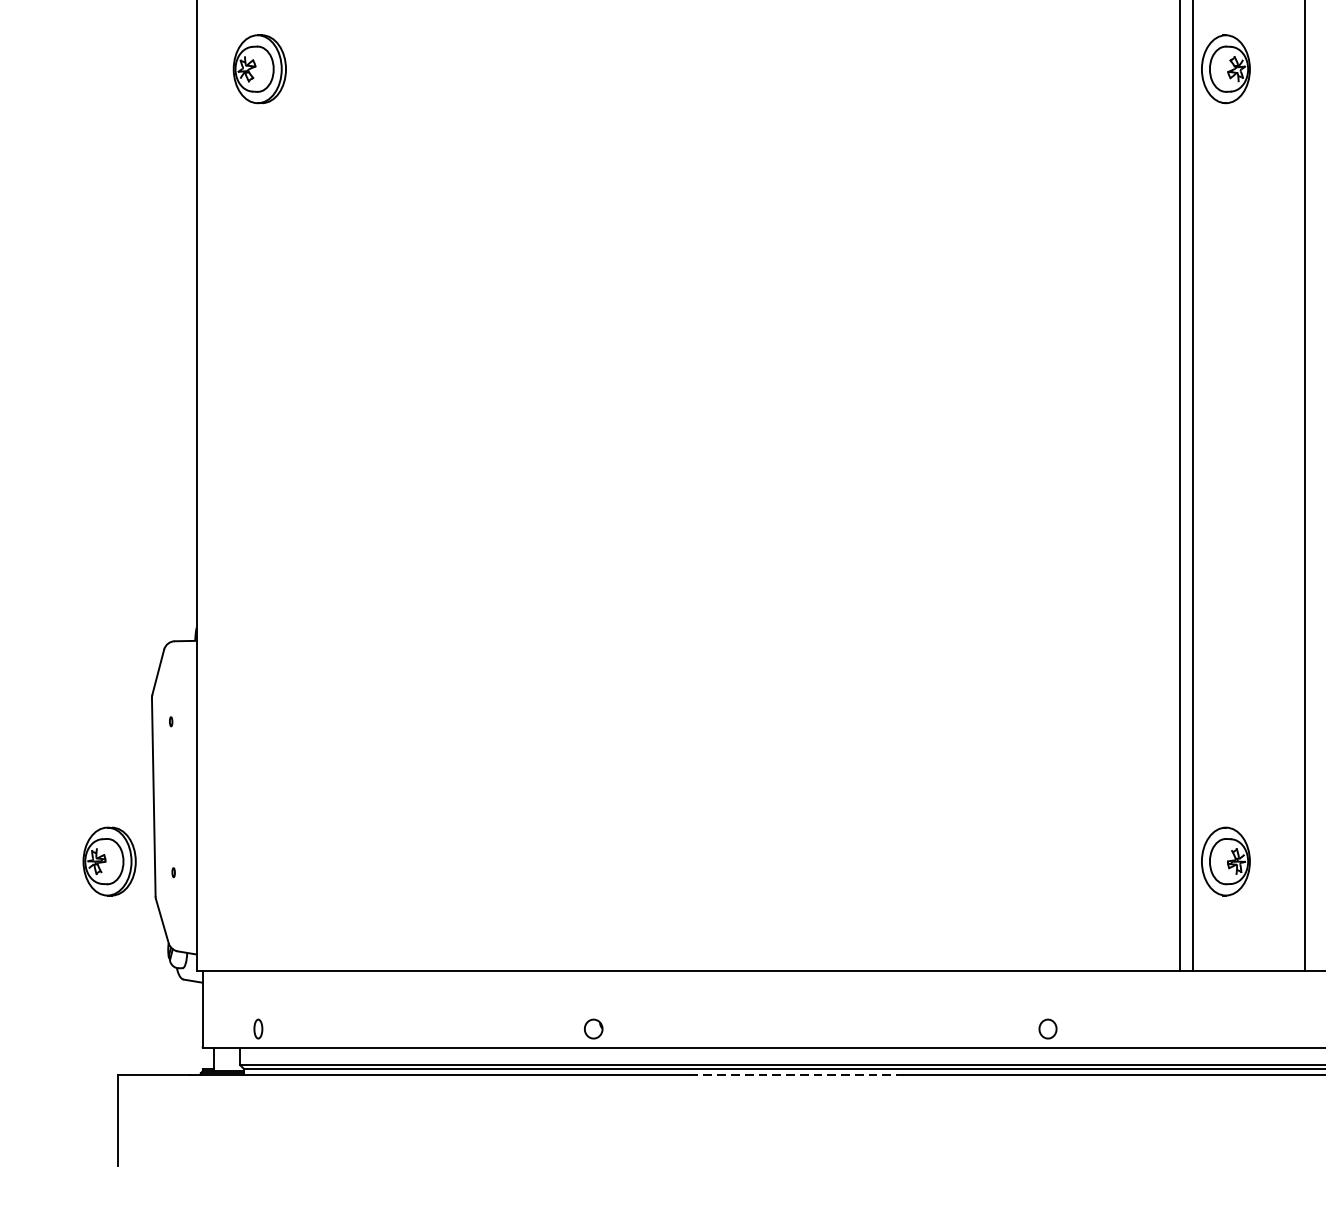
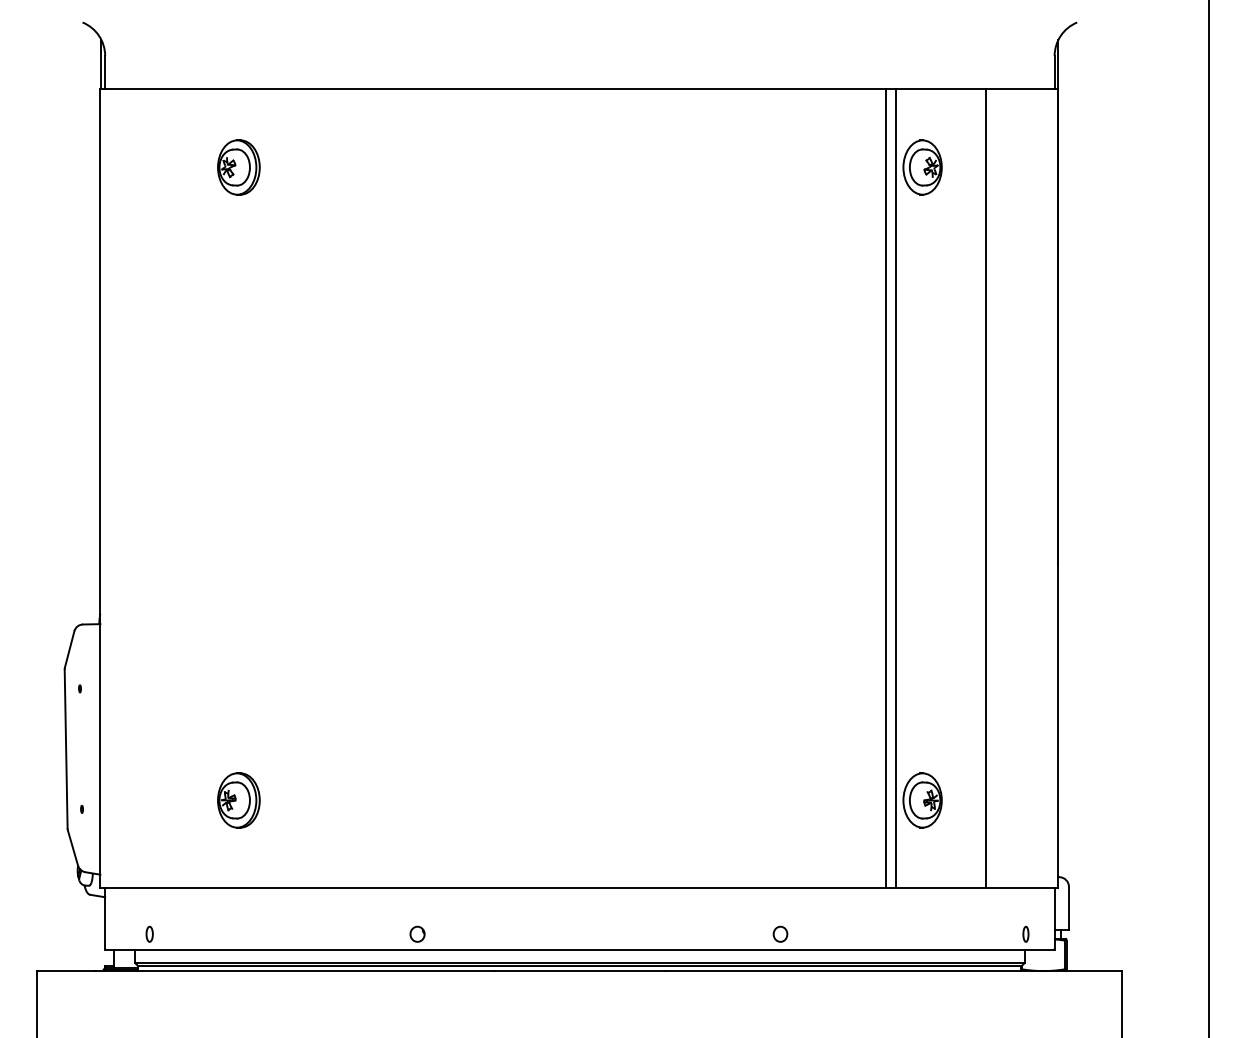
part: (259, 69) -> (238, 167), moved
part: (109, 861) -> (238, 800), moved
line: (796, 1075) -> (579, 971), dashed -> solid

